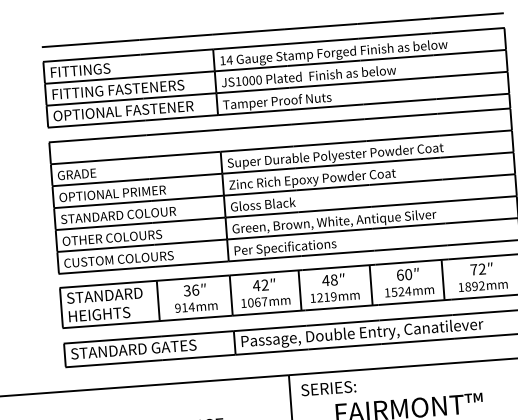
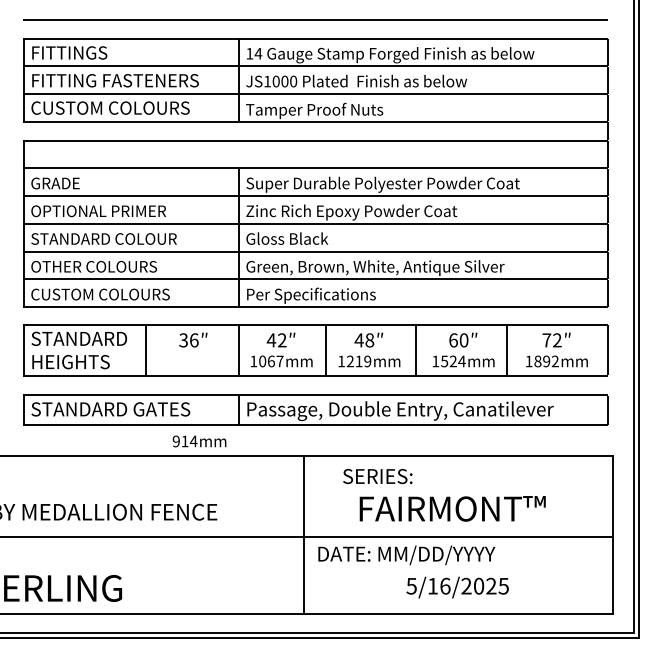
text: (126, 110) -> (123, 107), OPTIONAL FASTENER -> CUSTOM COLOURS
text: (196, 306) -> (199, 441), moved
text: (328, 388) -> (377, 476), moved

